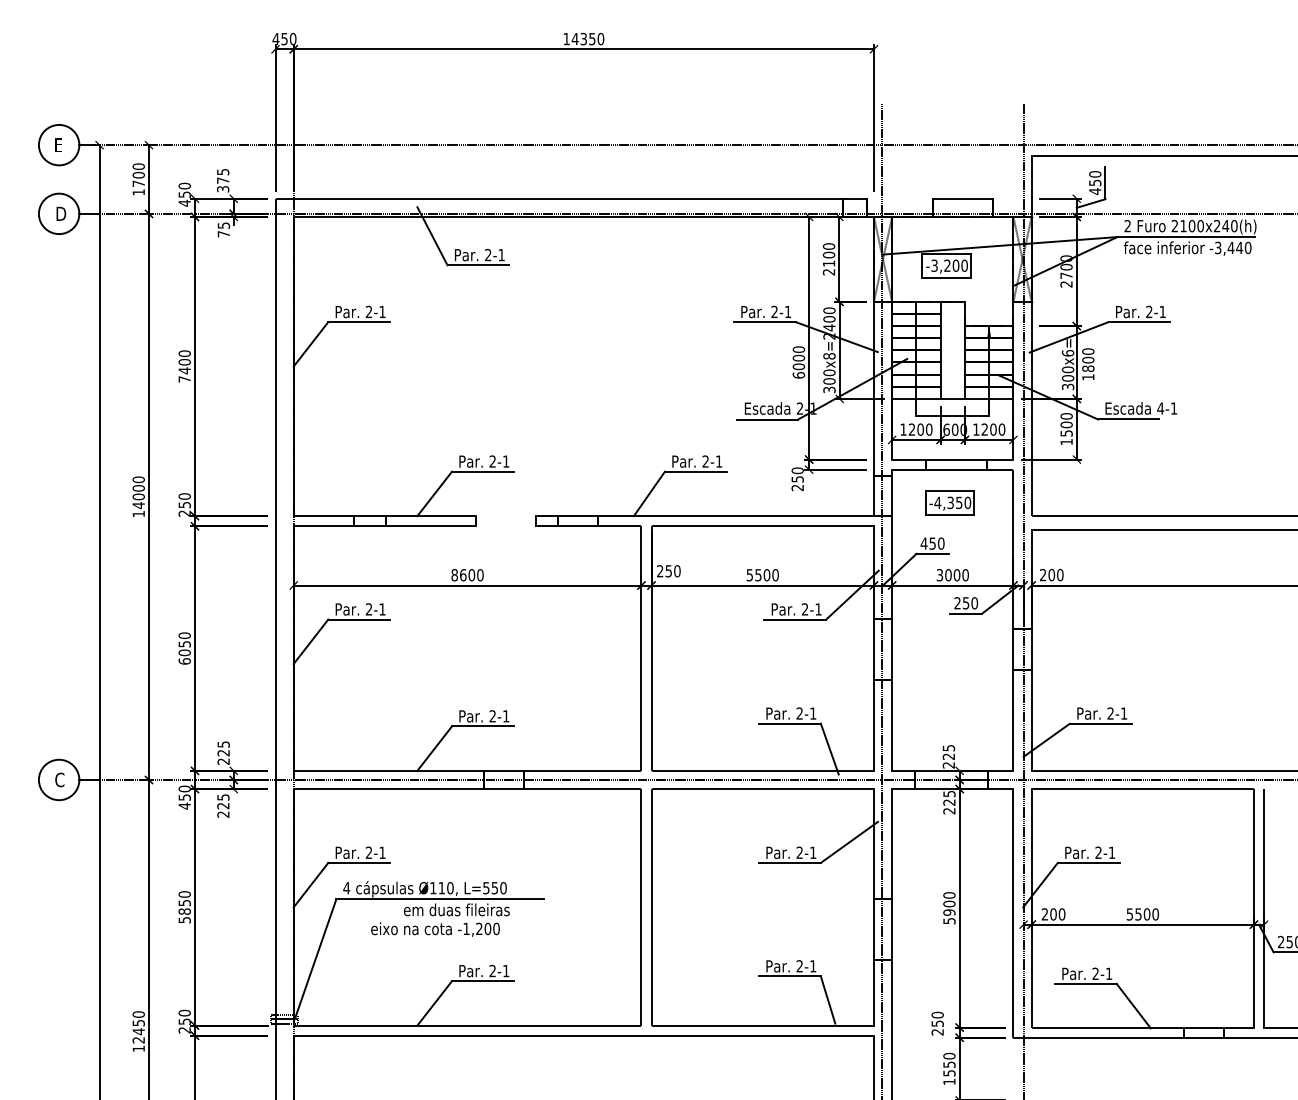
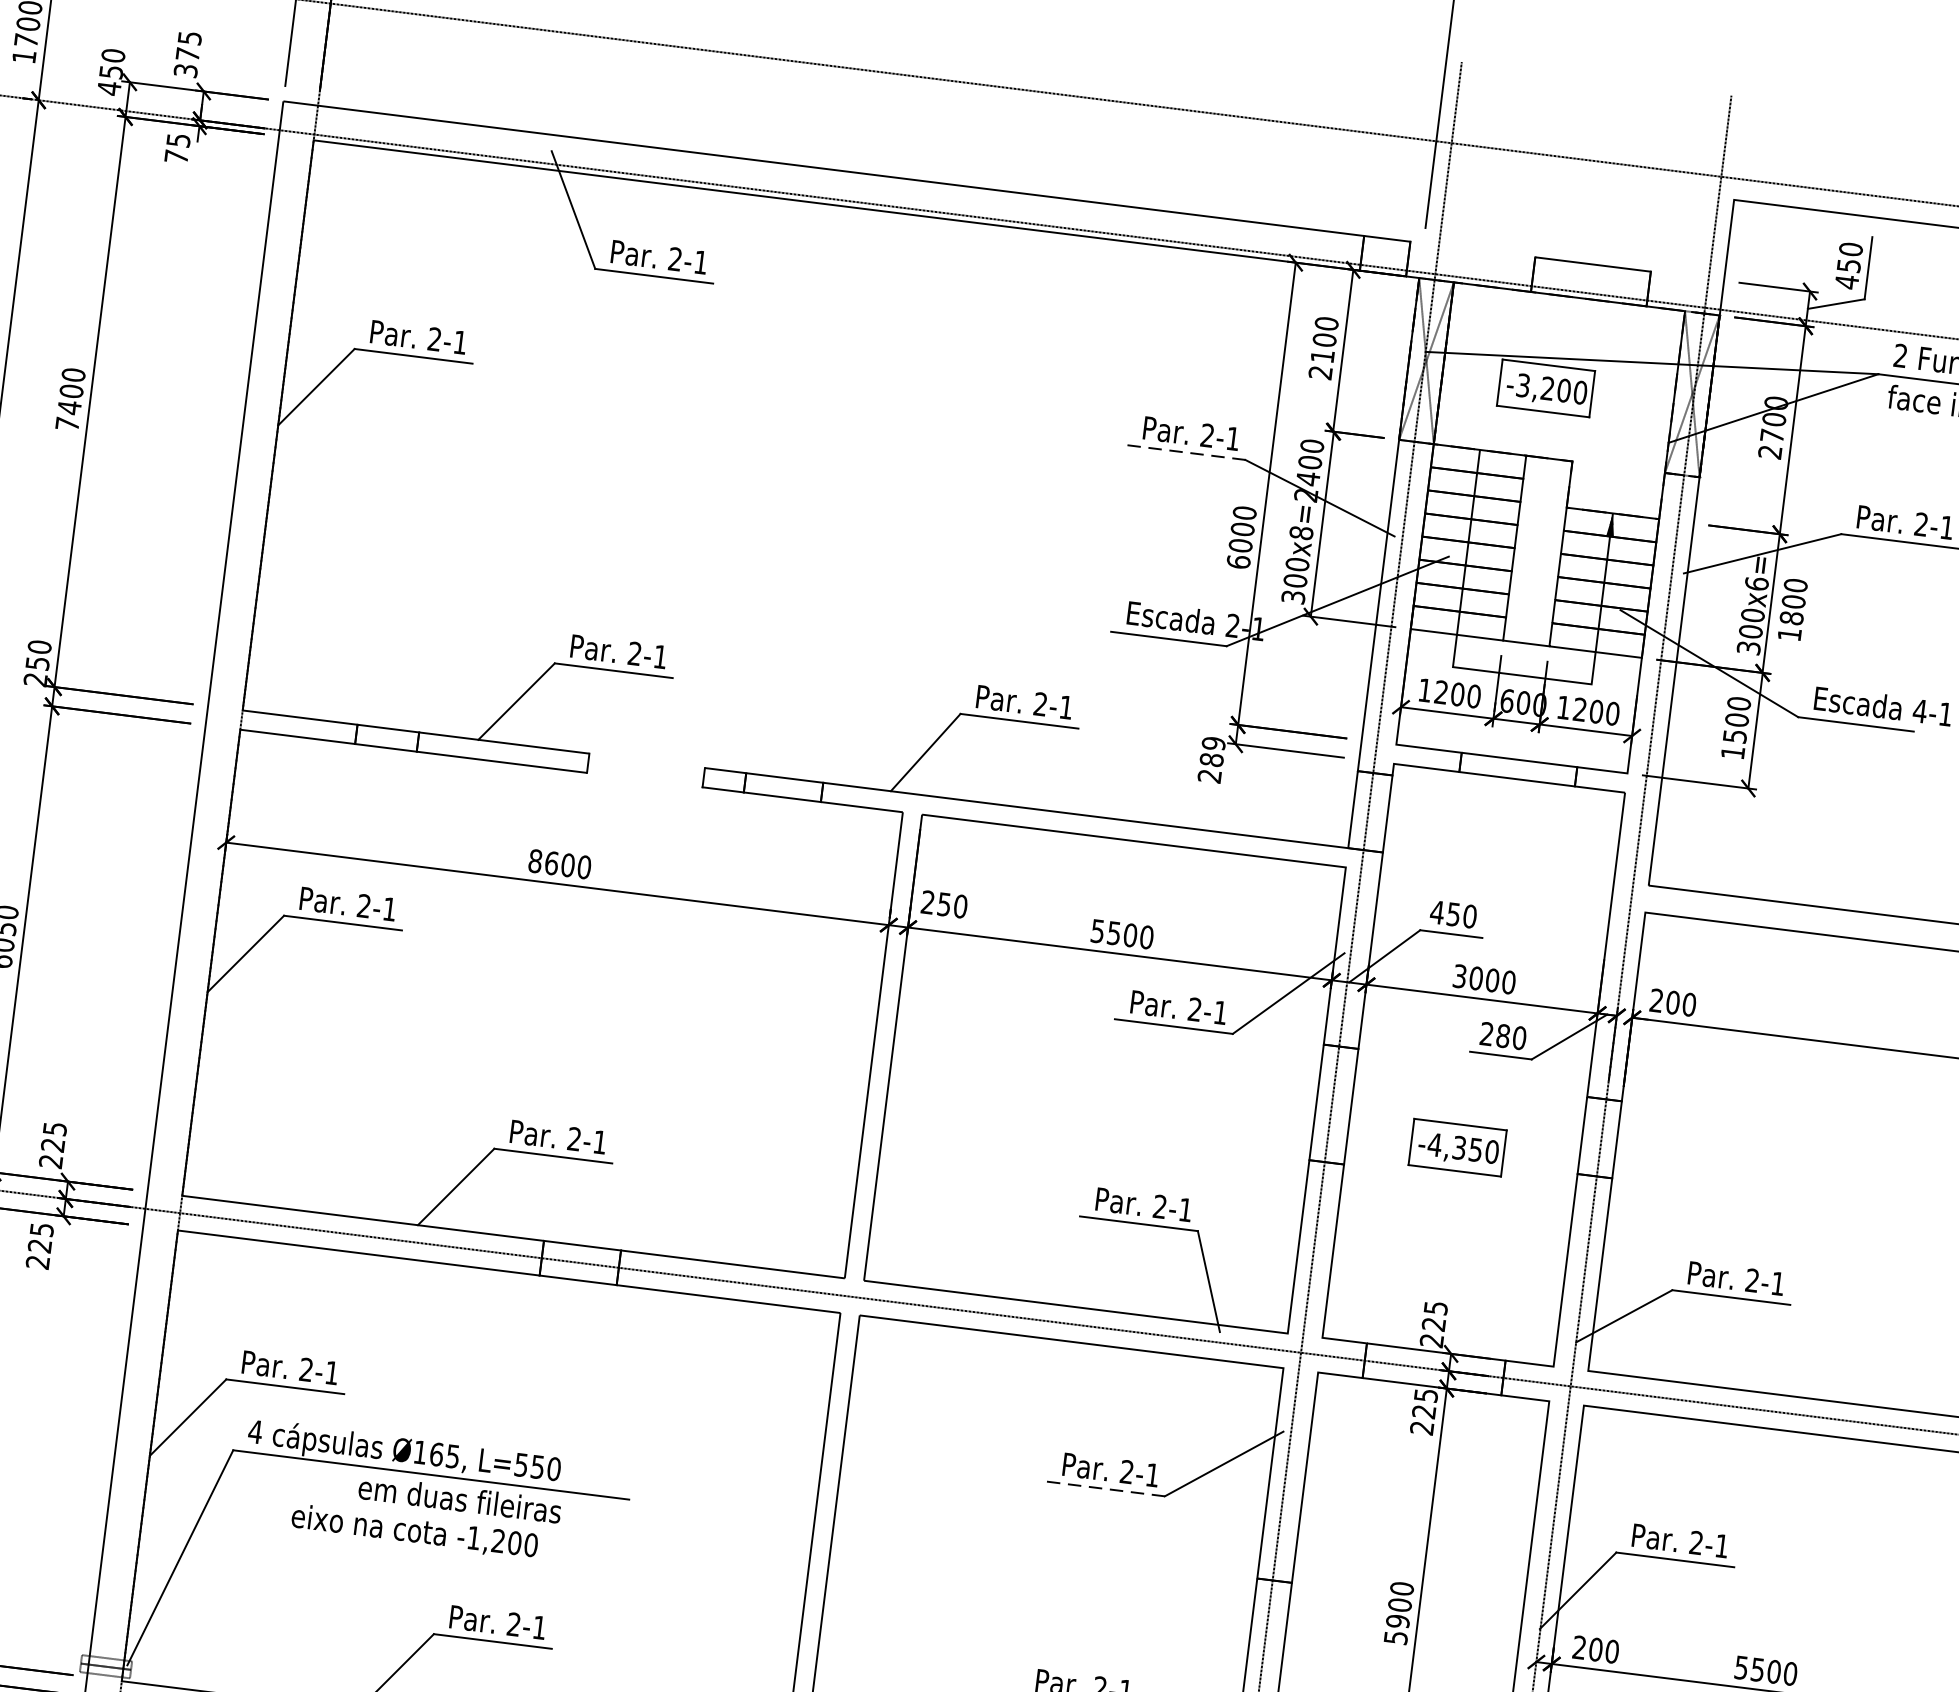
line: (764, 322) -> (1185, 453), solid -> dashed
text: (797, 474) -> (1212, 750), 250 -> 289
part: (949, 502) -> (1457, 1146), moved
text: (965, 603) -> (1501, 1036), 250 -> 280
line: (789, 862) -> (1105, 1488), solid -> dashed
text: (445, 888) -> (443, 1455), Ø110, -> Ø165,

